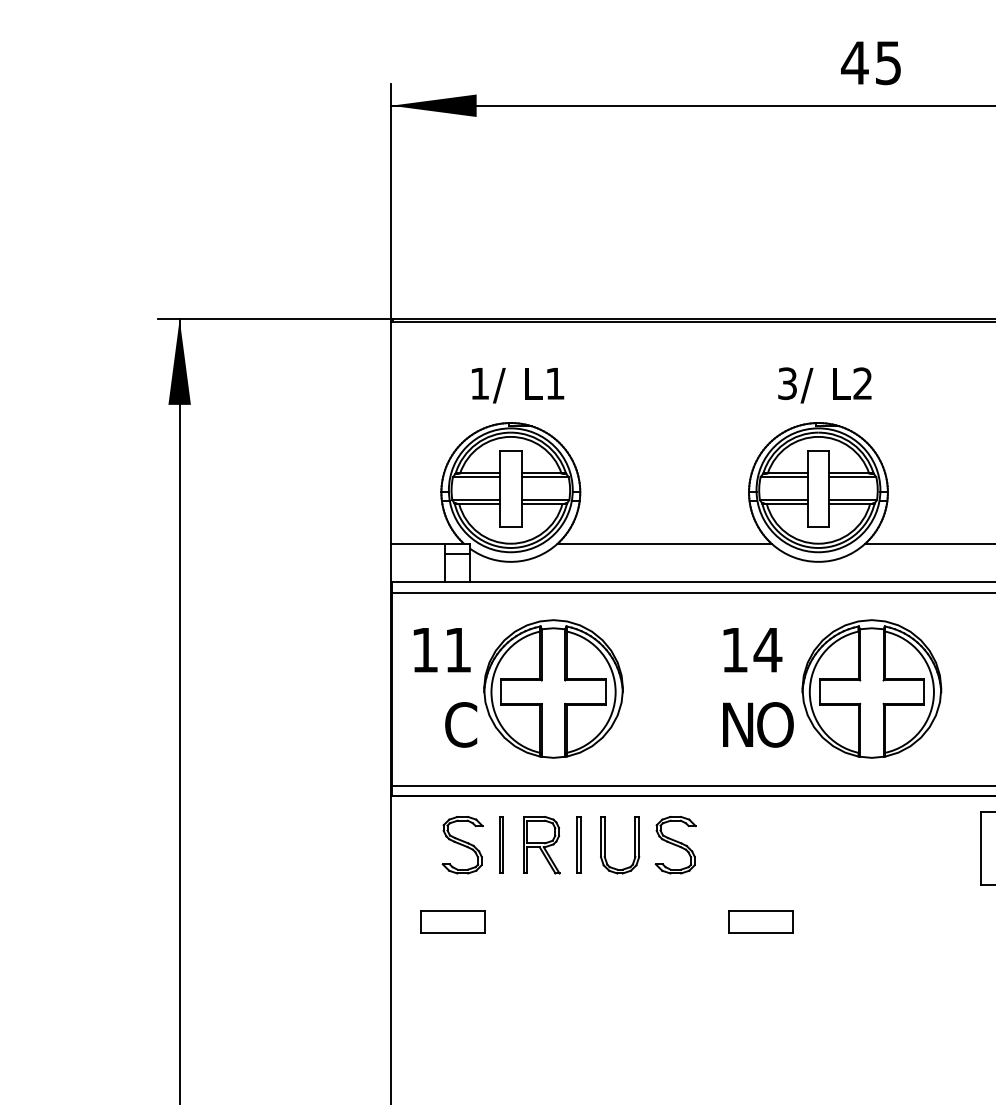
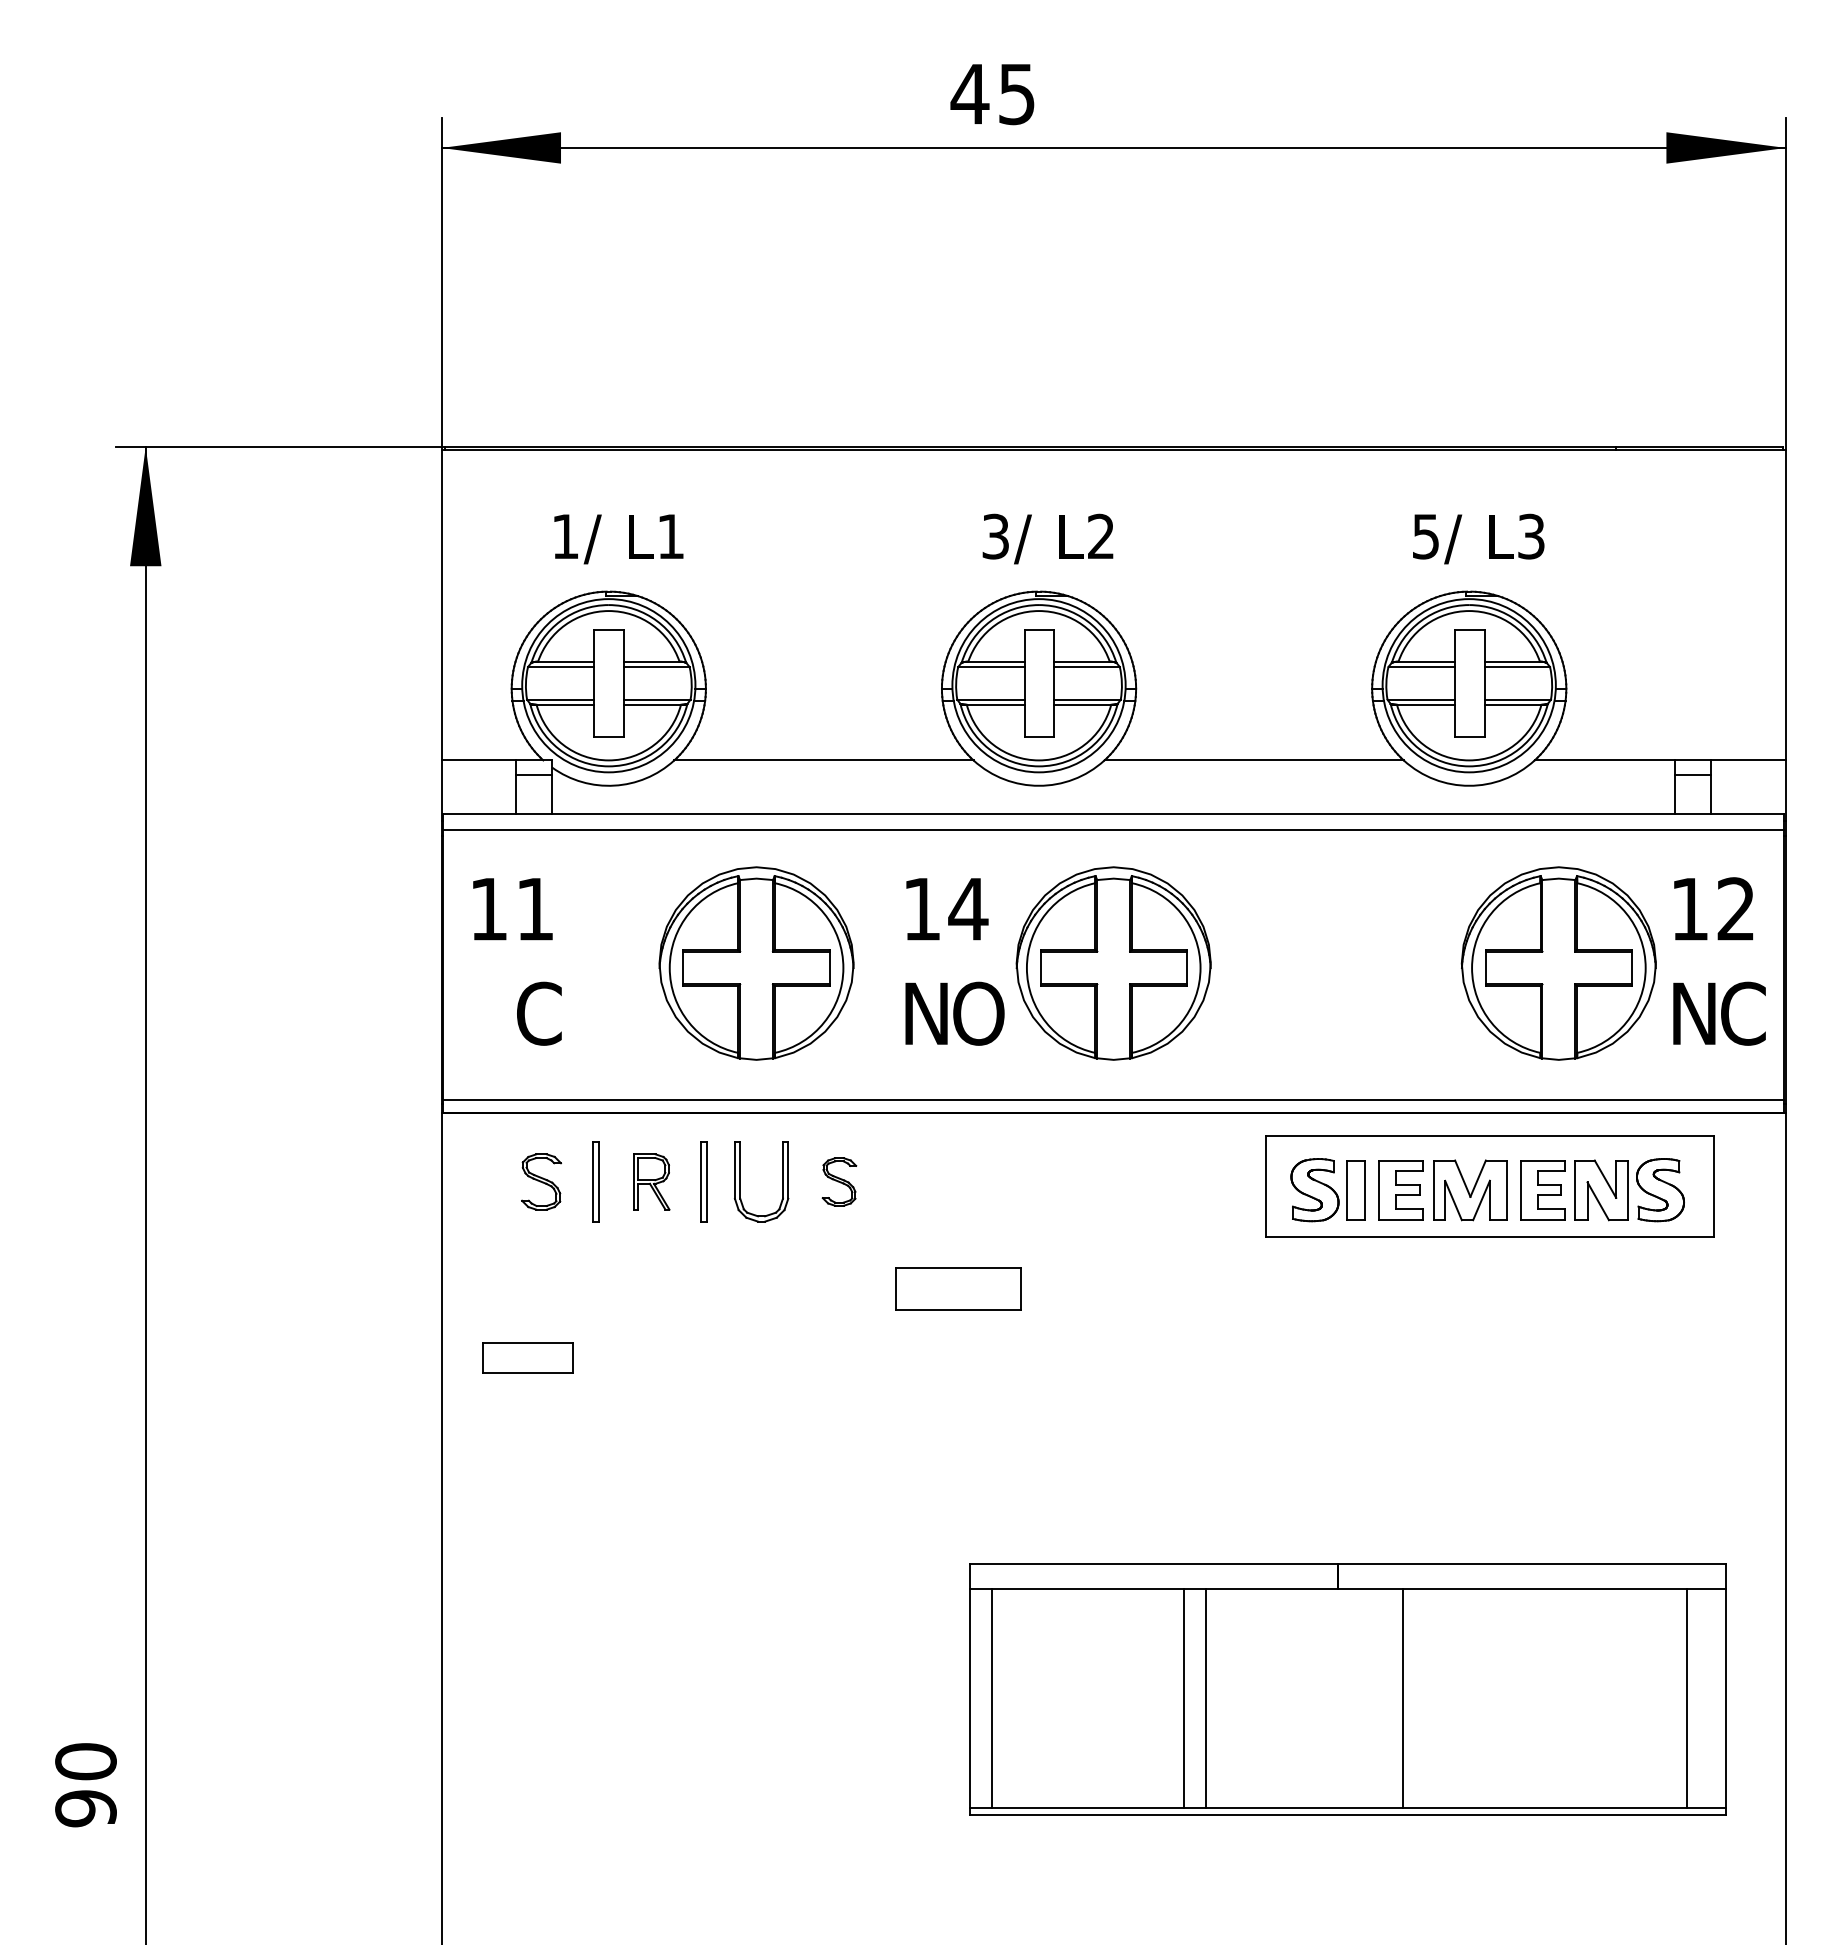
text: (871, 63) -> (992, 94), moved
part: (553, 688) -> (756, 963), moved
part: (462, 844) -> (541, 1181), size x0.7
part: (541, 844) -> (651, 1181), size x0.7
part: (675, 844) -> (839, 1181), size x0.6
part: (452, 921) -> (527, 1357), moved
part: (760, 921) -> (958, 1288), size x1.4

